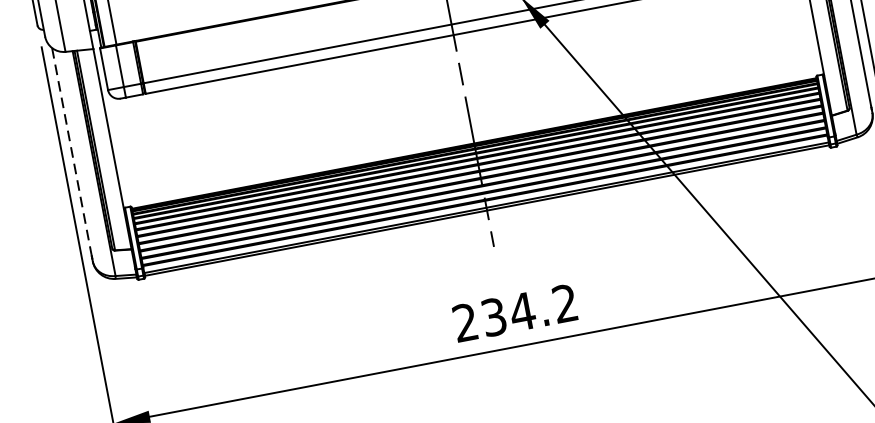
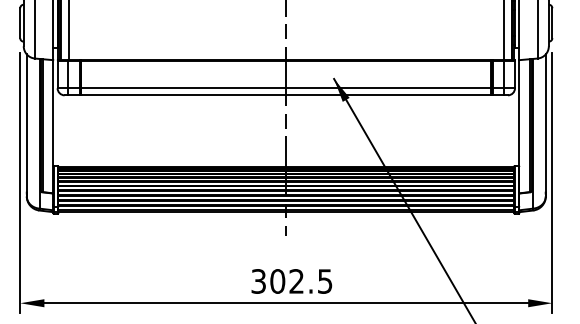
line: (71, 151) -> (26, 123), dashed -> solid
text: (514, 313) -> (291, 281), 234.2 -> 302.5

